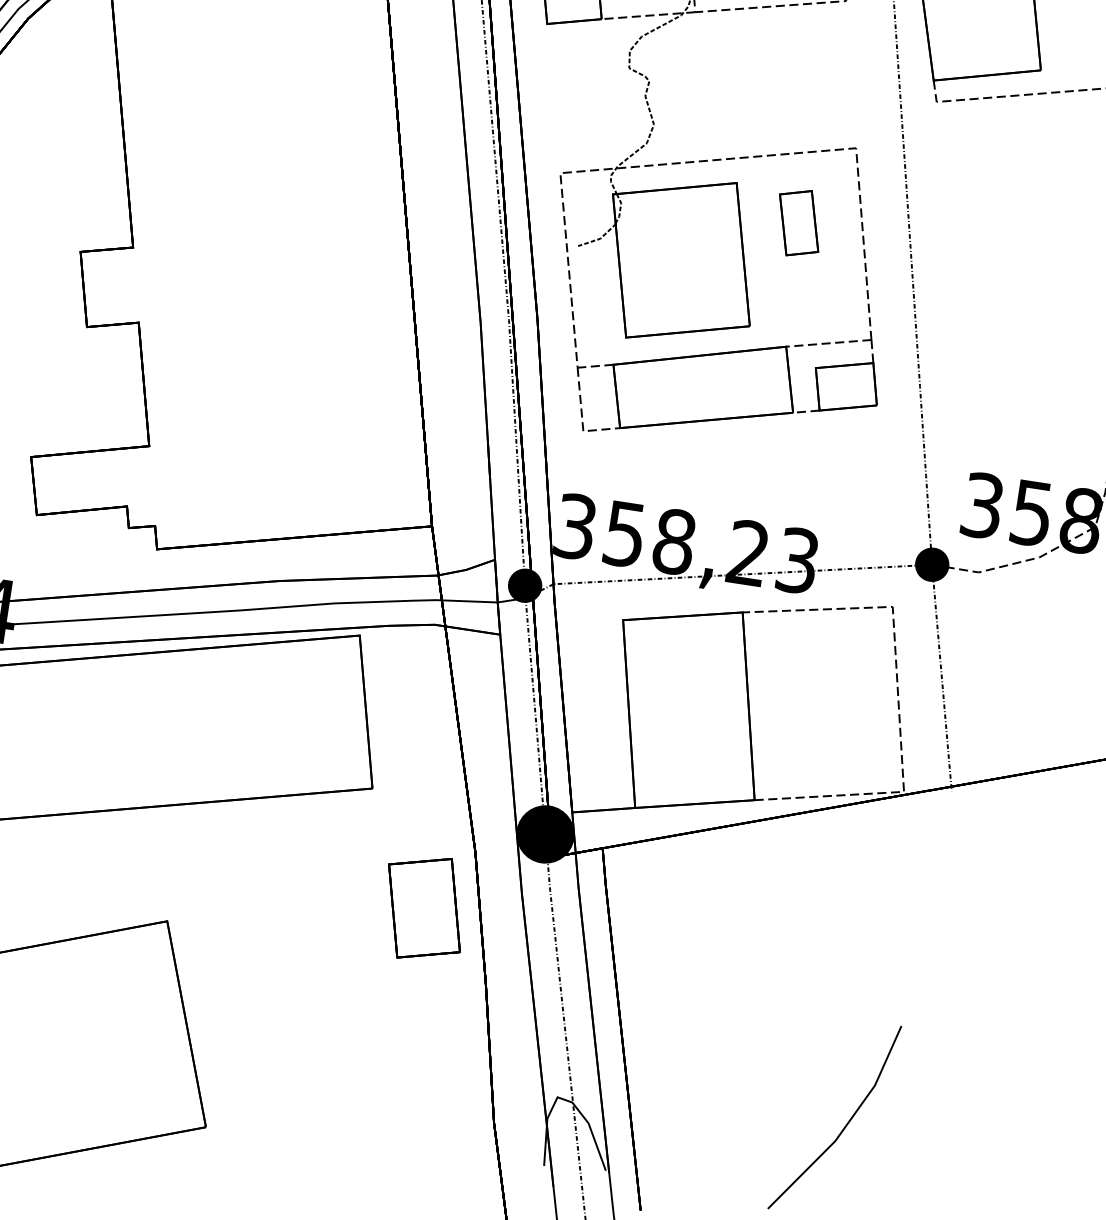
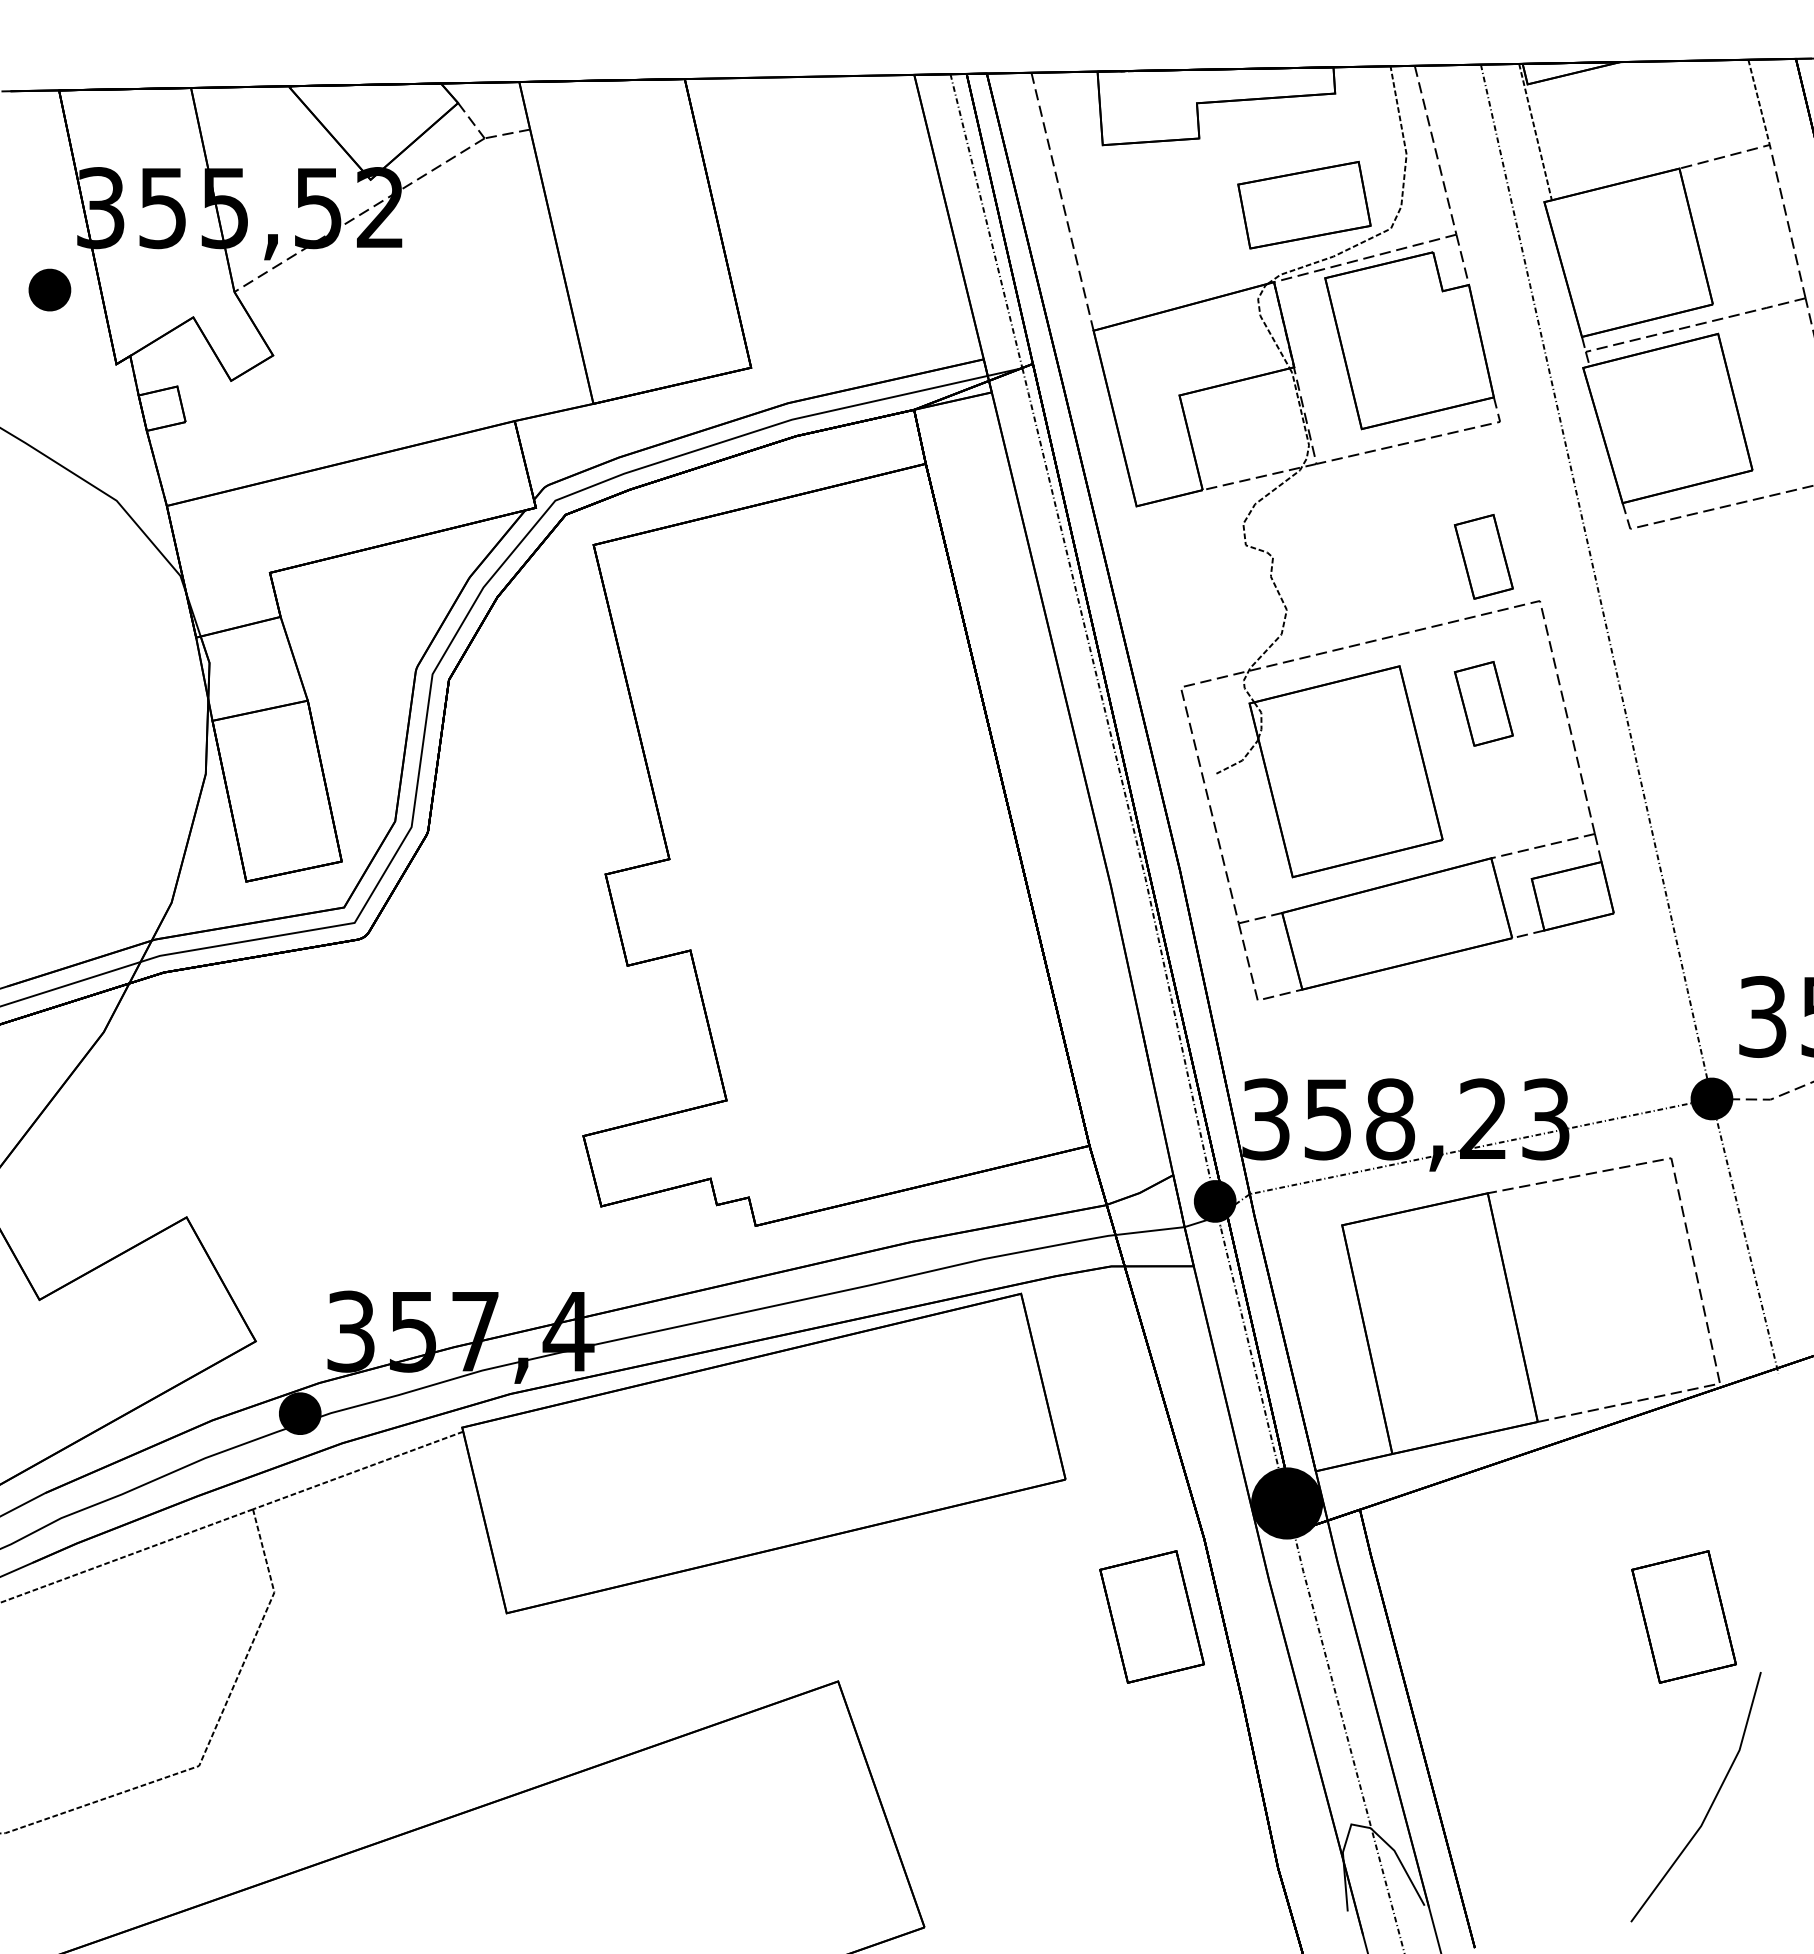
part: (816, 106) -> (1483, 556), added
part: (846, 972) -> (1683, 1616), added

